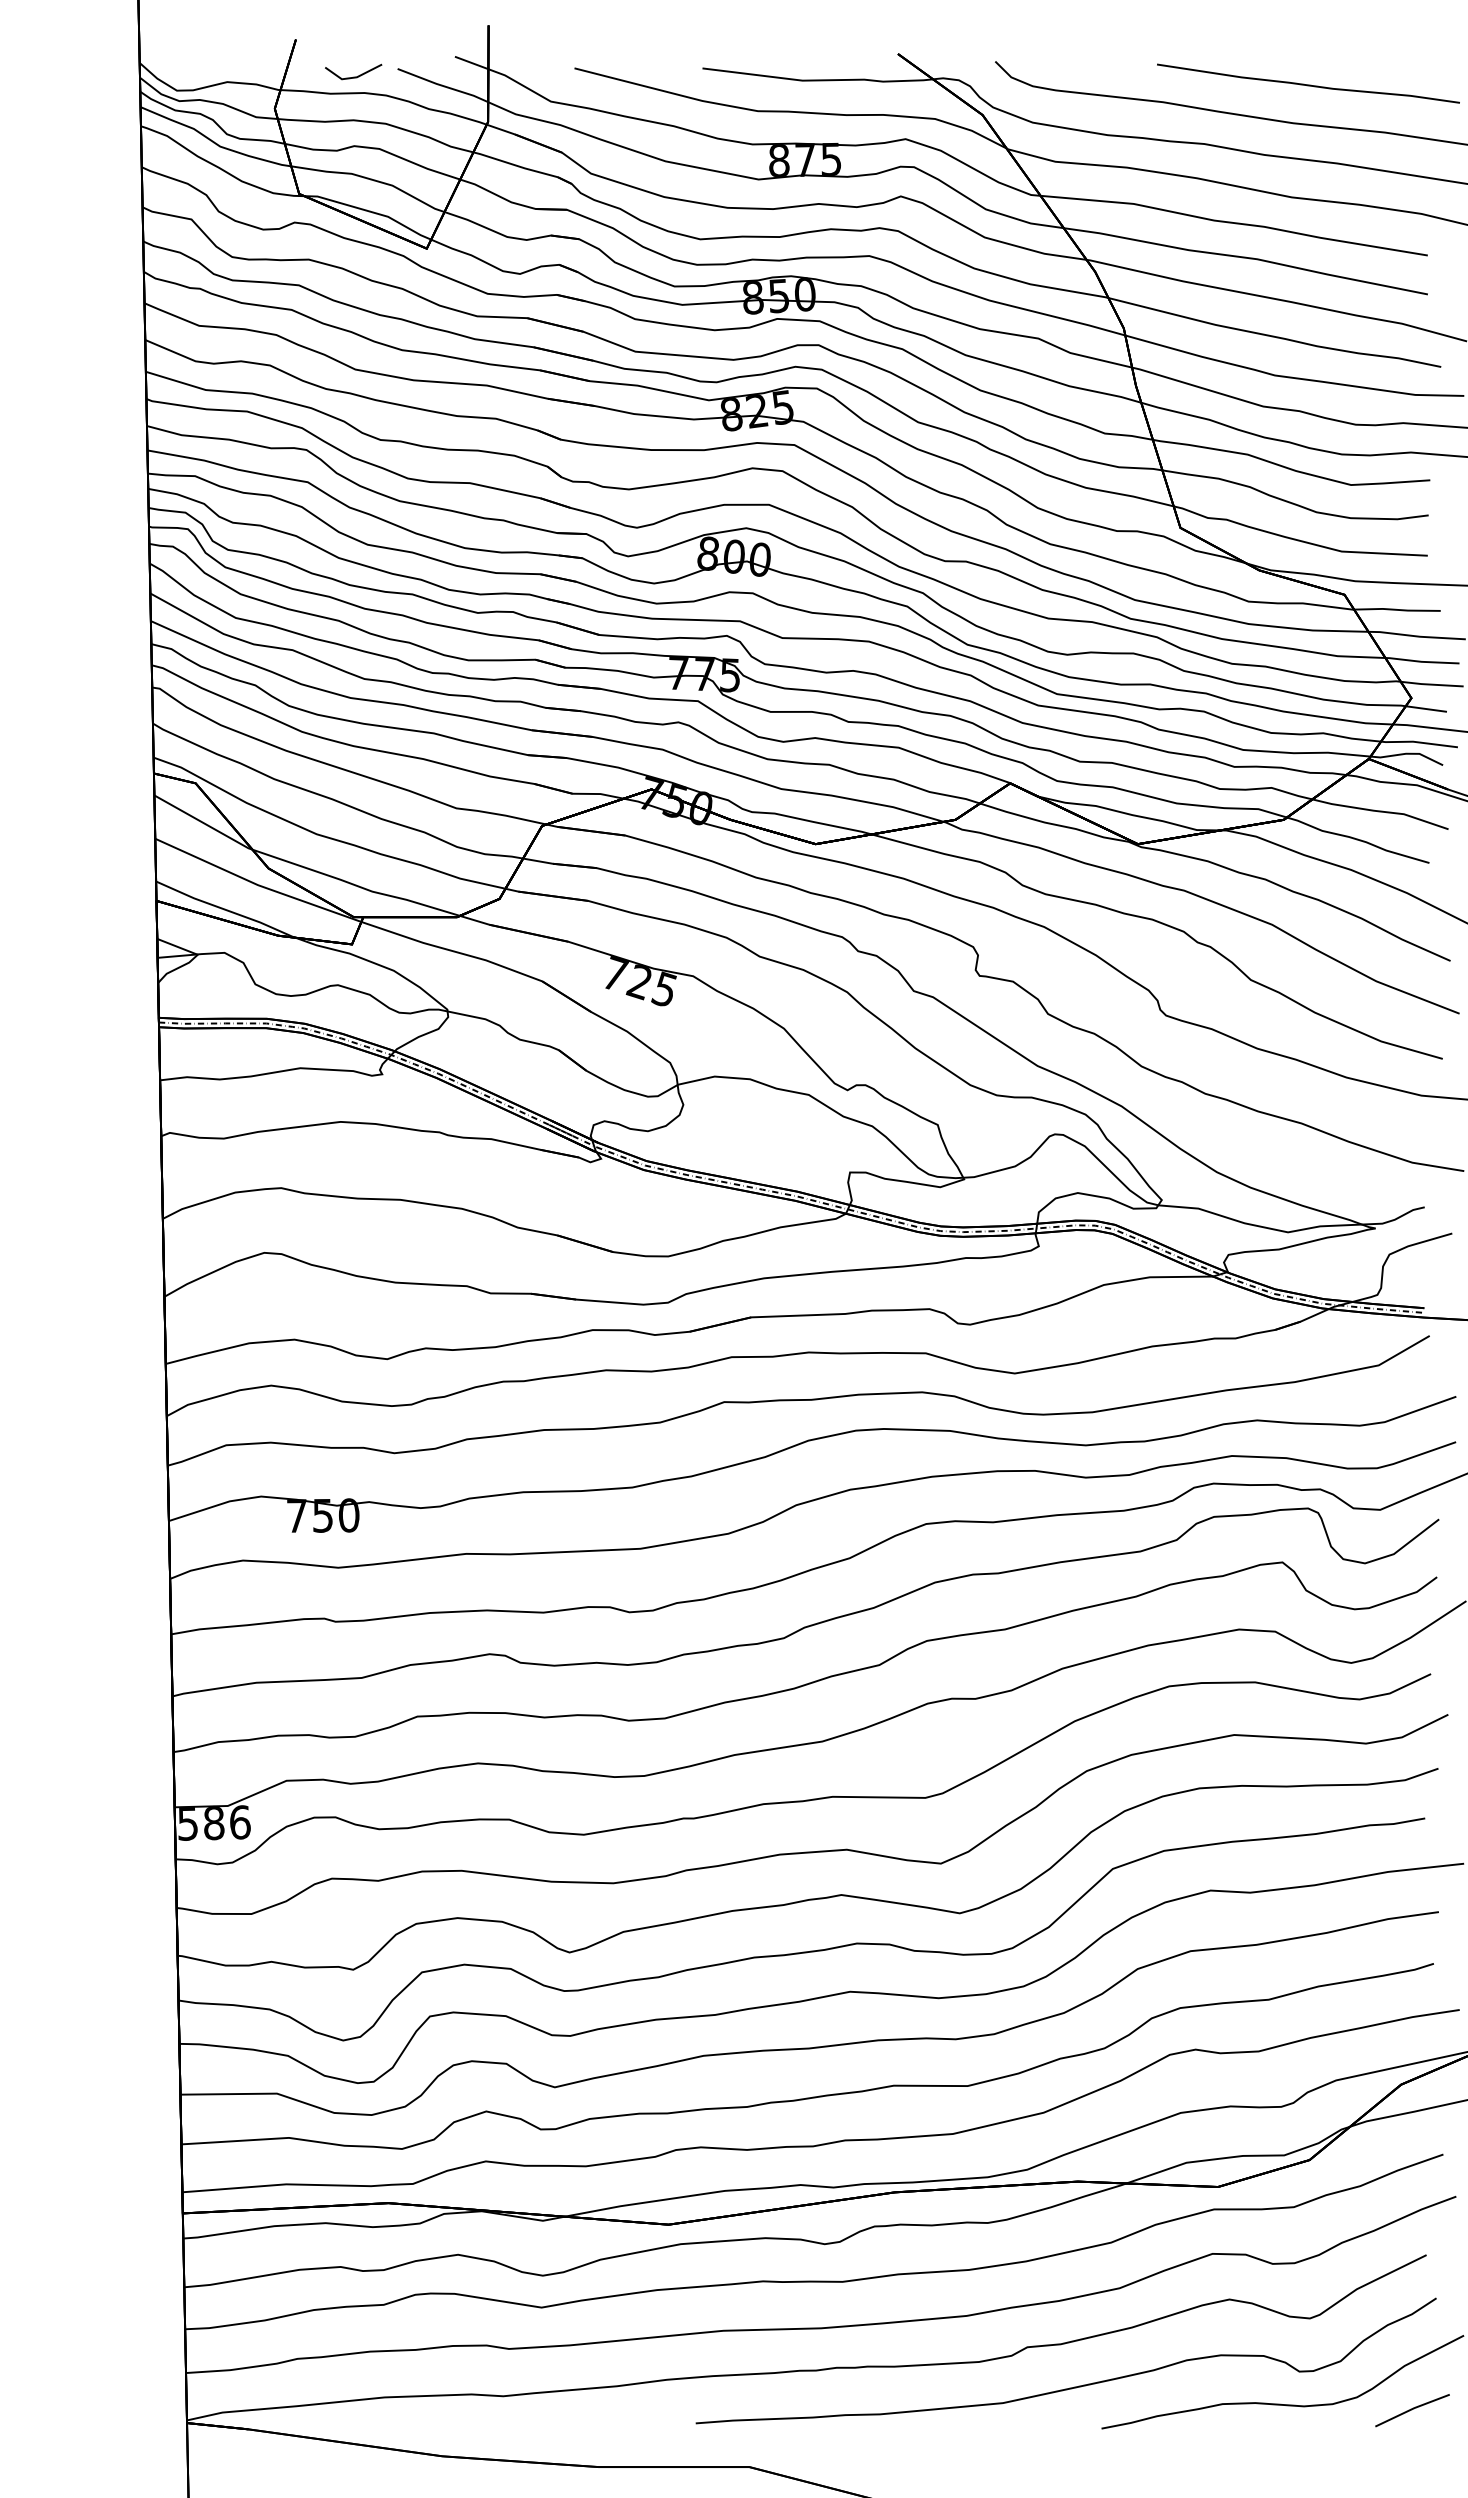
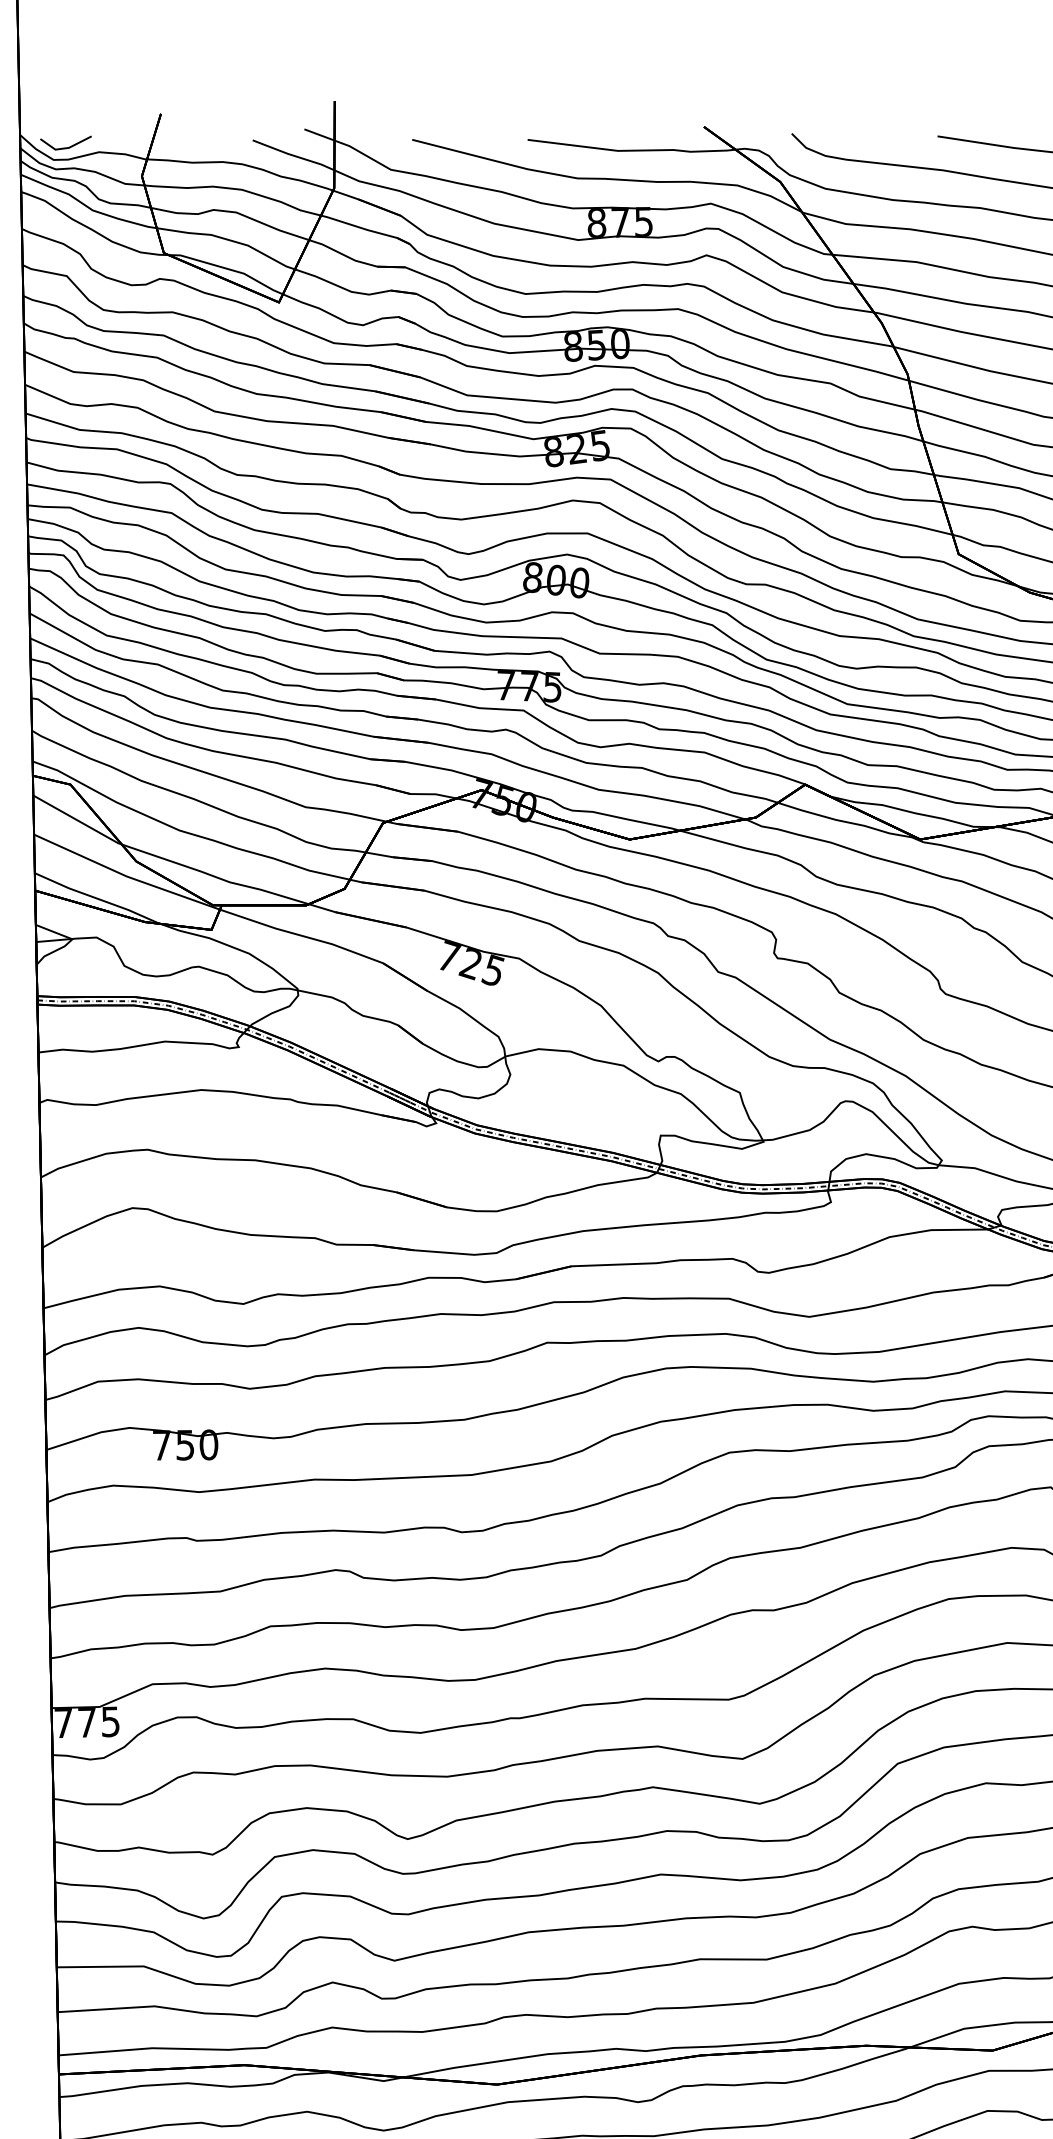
line: (353, 76) -> (65, 147), moved
text: (214, 1822) -> (87, 1721), 586 -> 775

